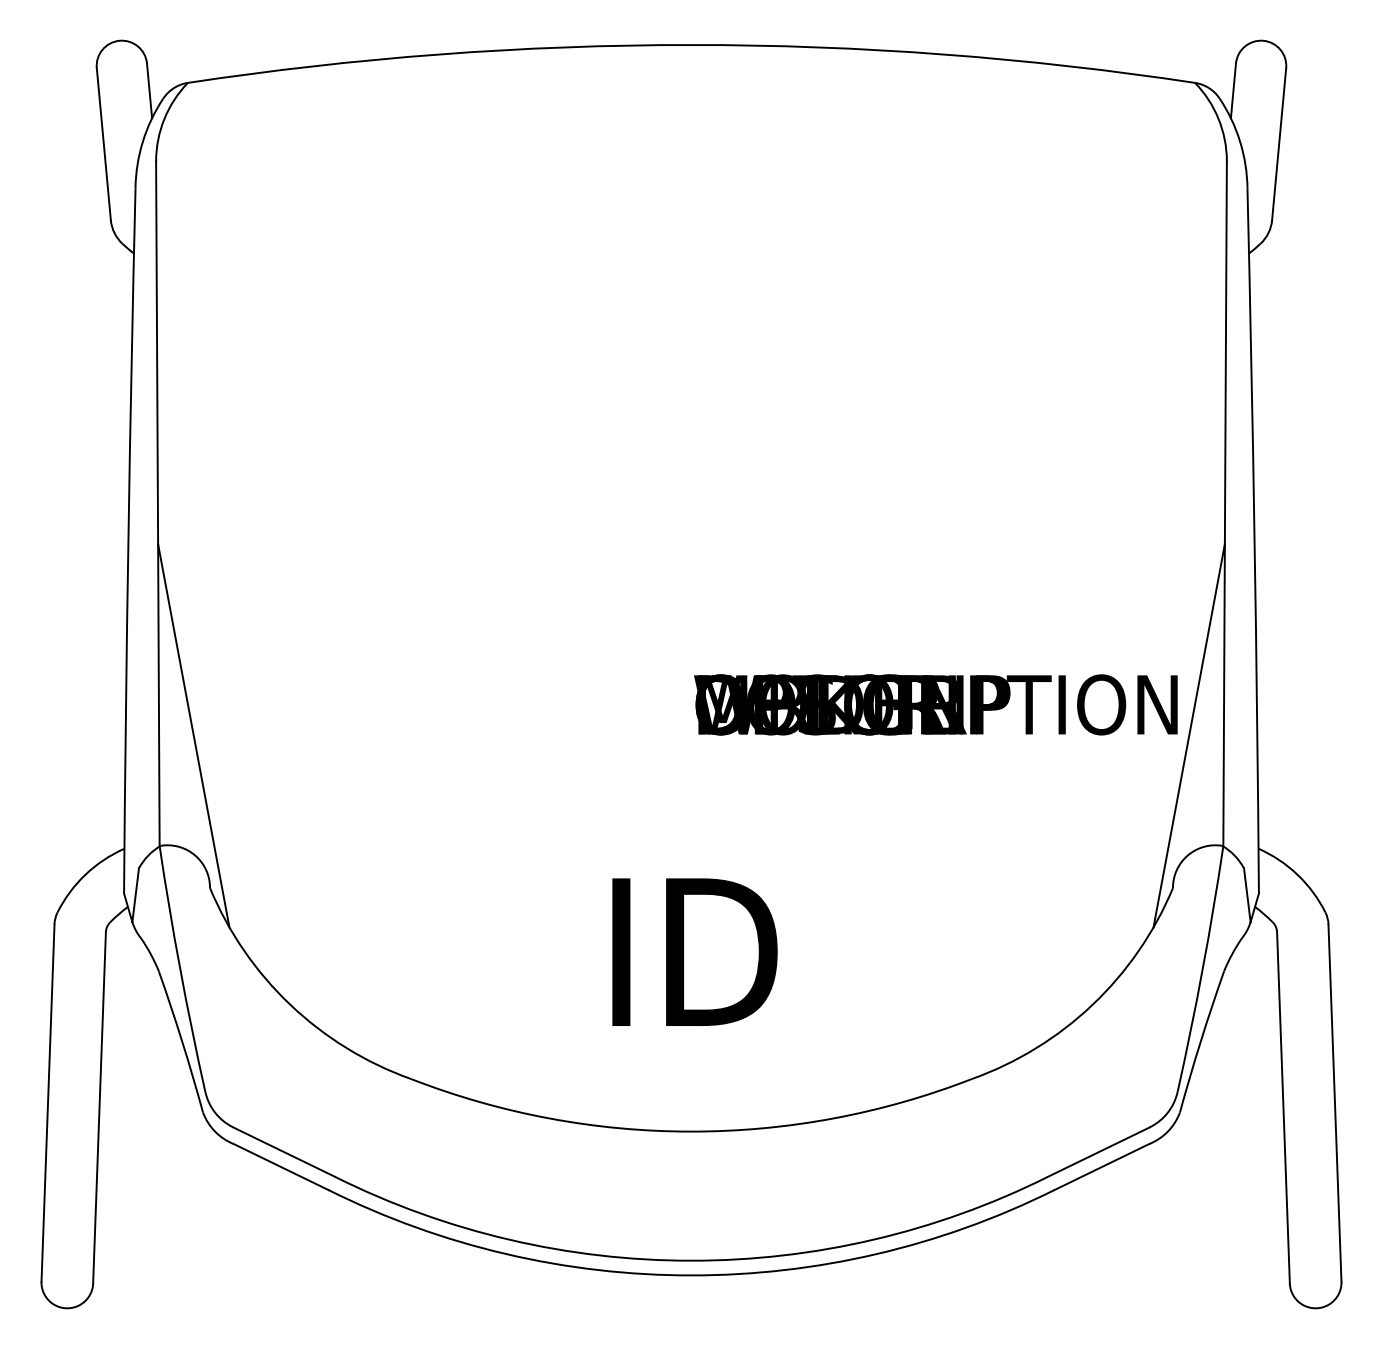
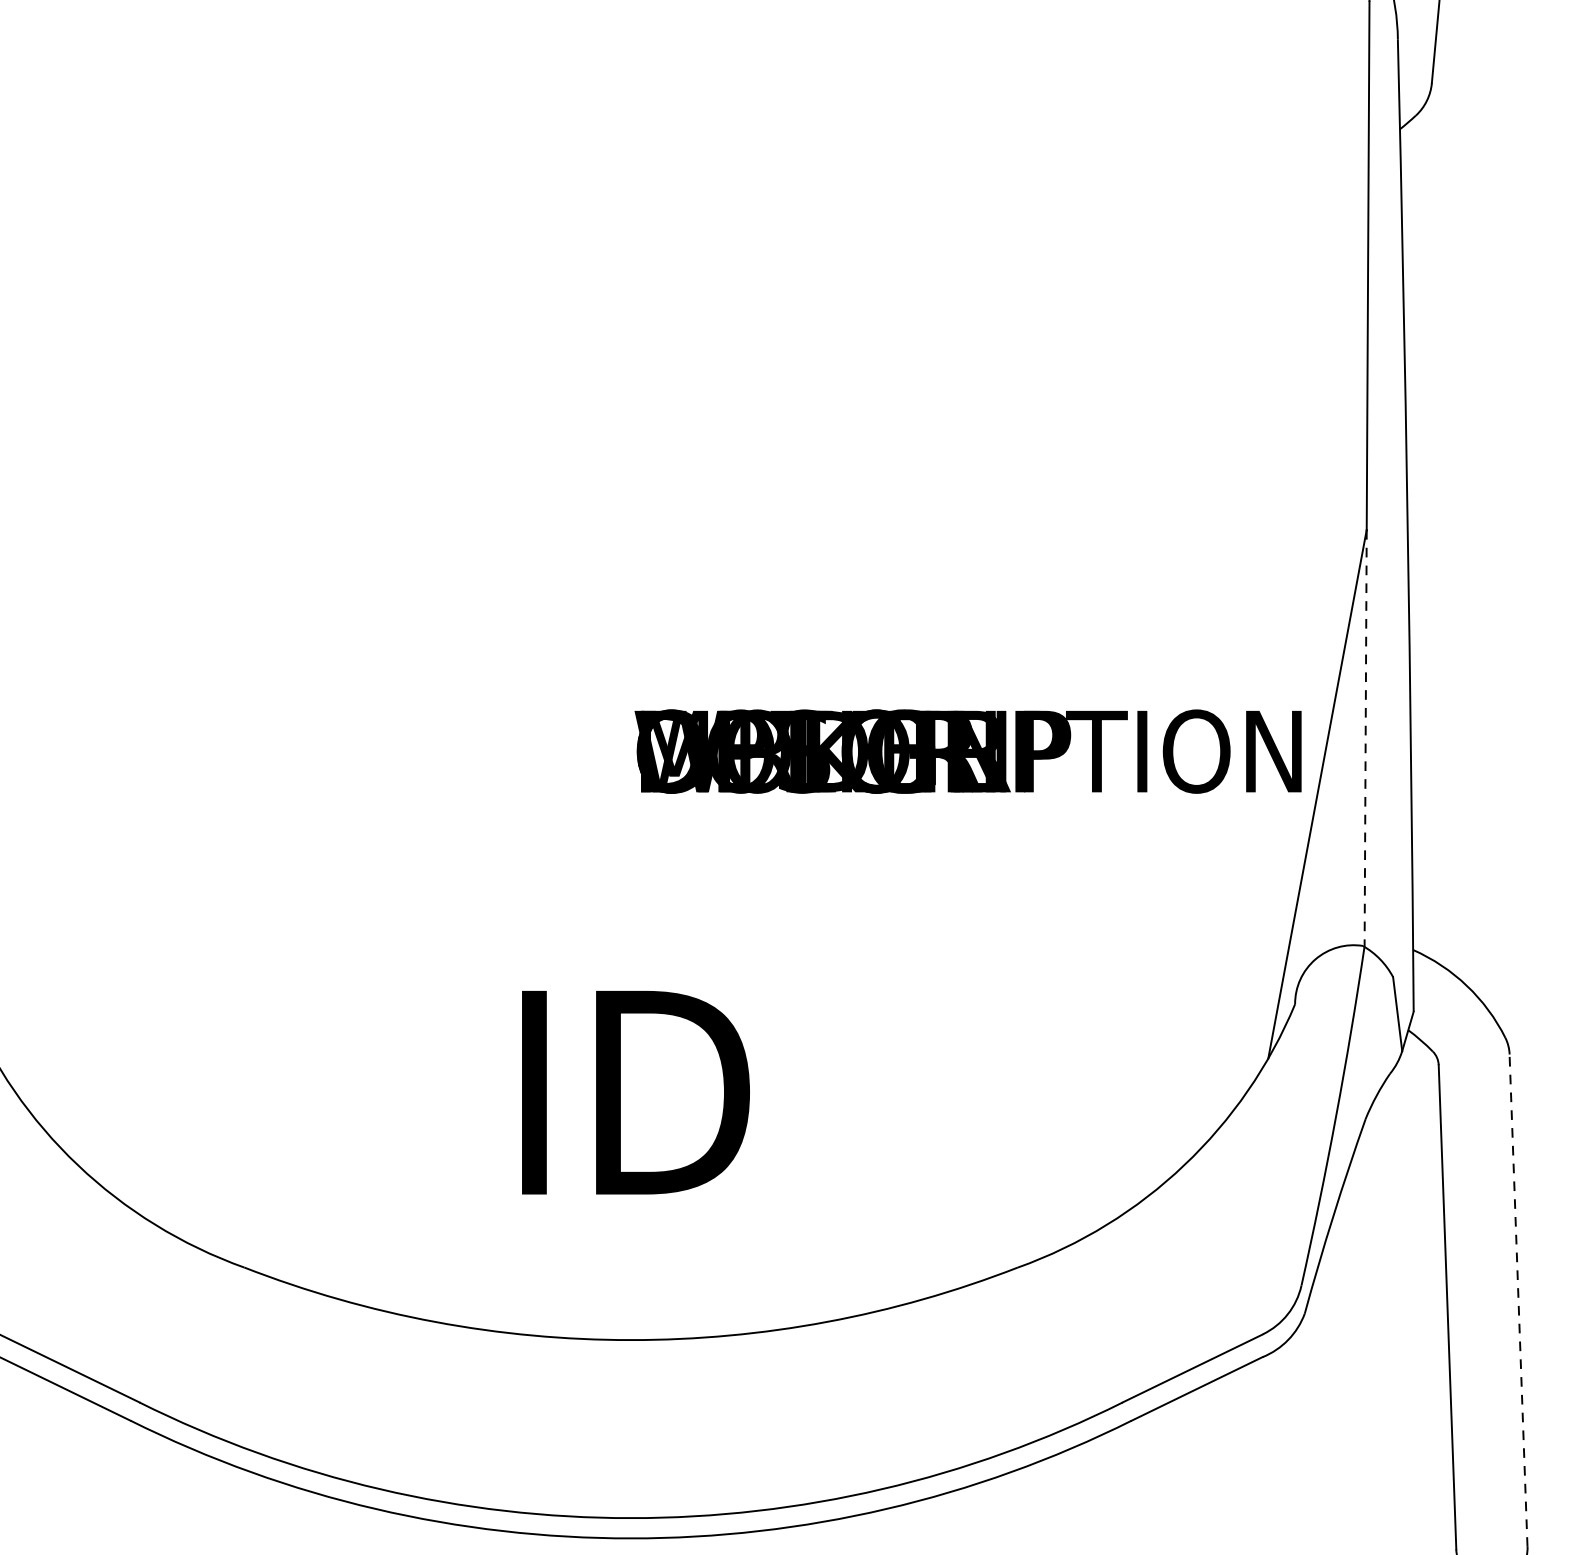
line: (1224, 695) -> (1366, 738), solid -> dashed
line: (1334, 1103) -> (1517, 1301), solid -> dashed

